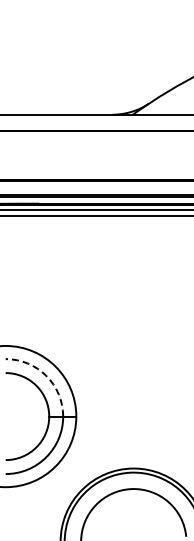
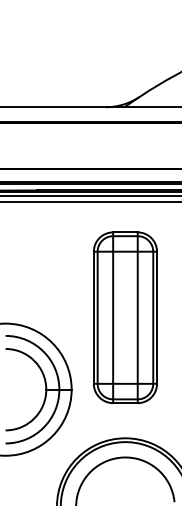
part: (133, 339) -> (125, 317), added
arc: (46, 375) -> (43, 351), dashed -> solid

